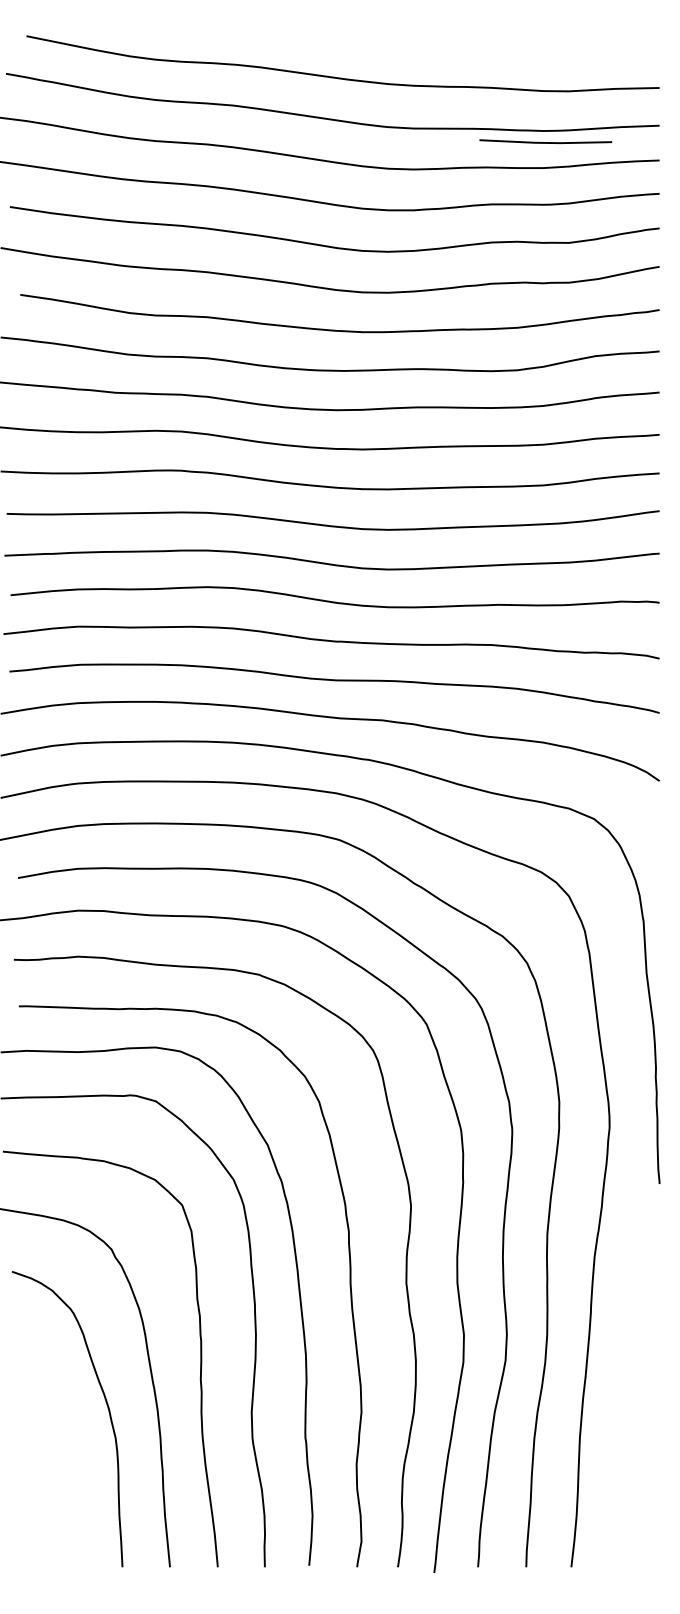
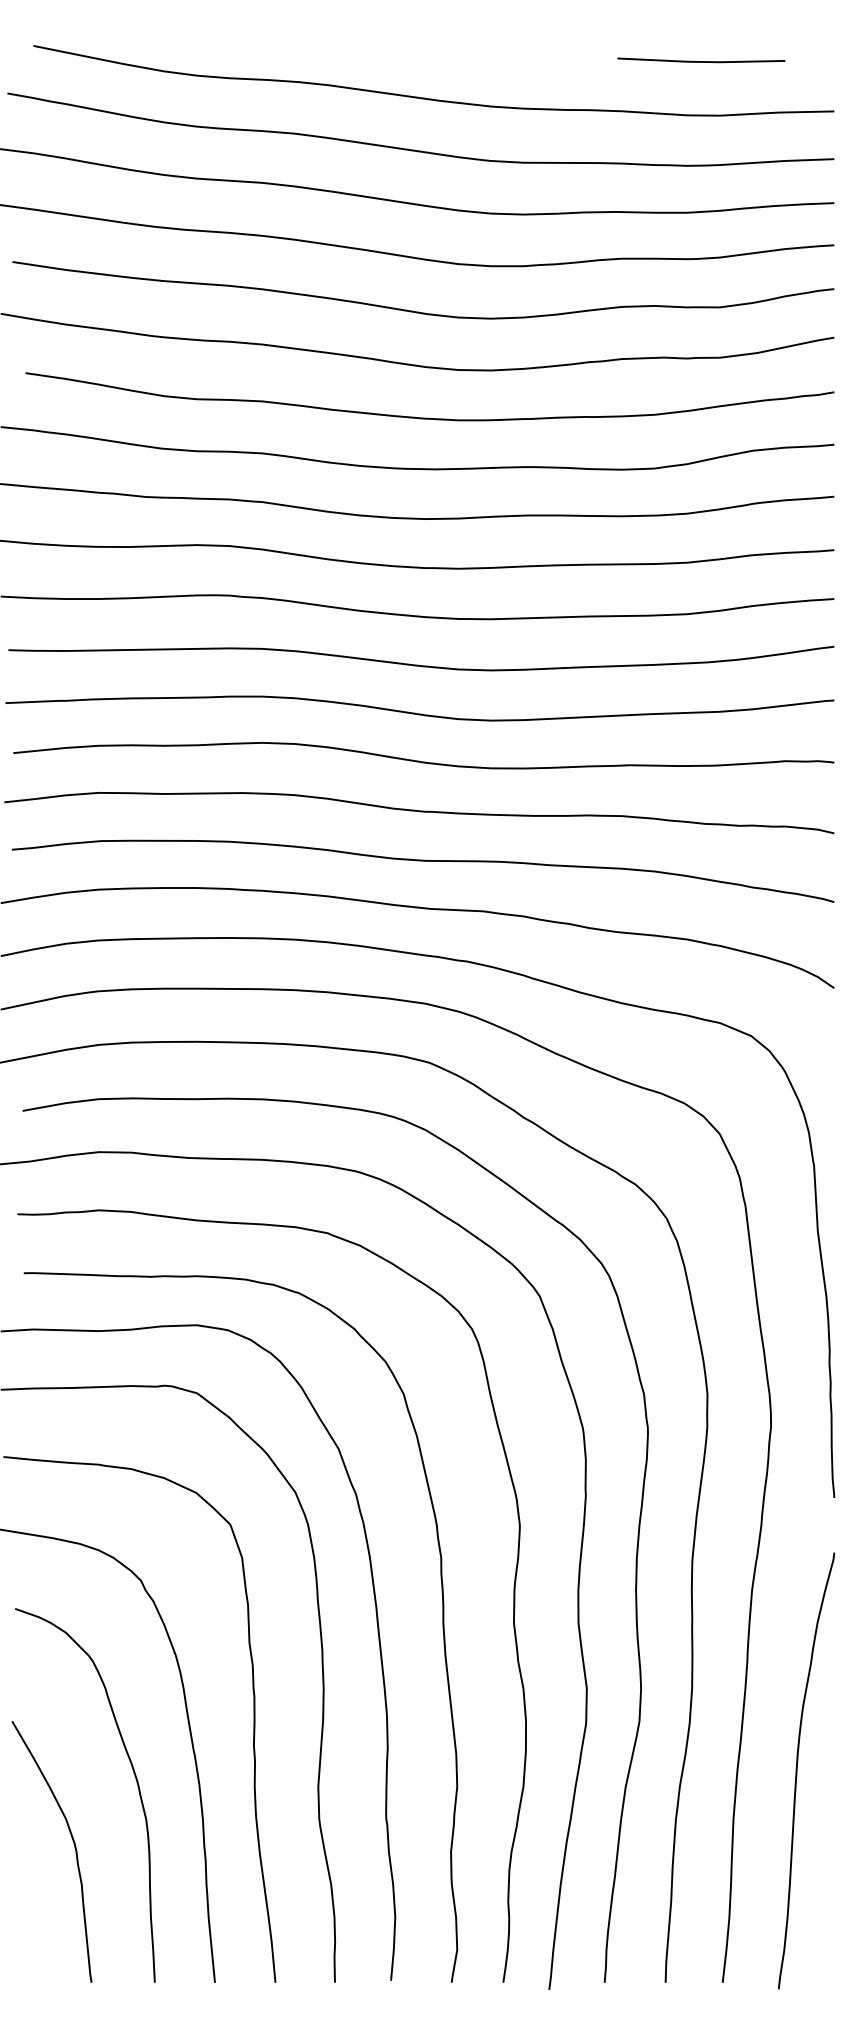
line: (545, 142) -> (701, 61), moved
curve: (630, 1399) -> (797, 1770), added
curve: (58, 1457) -> (73, 1844), added

